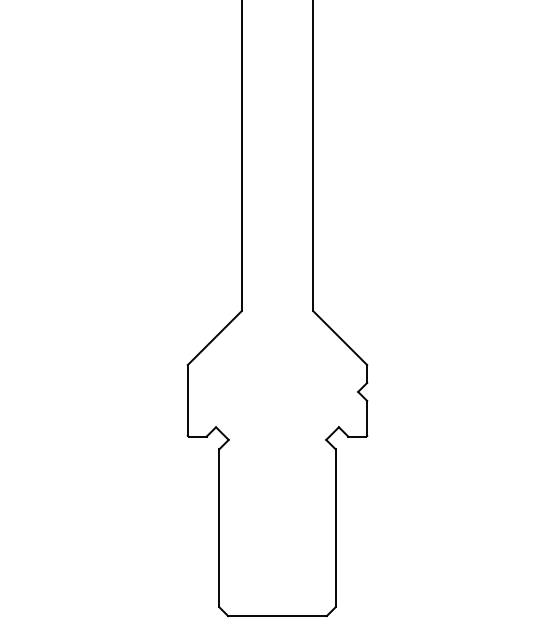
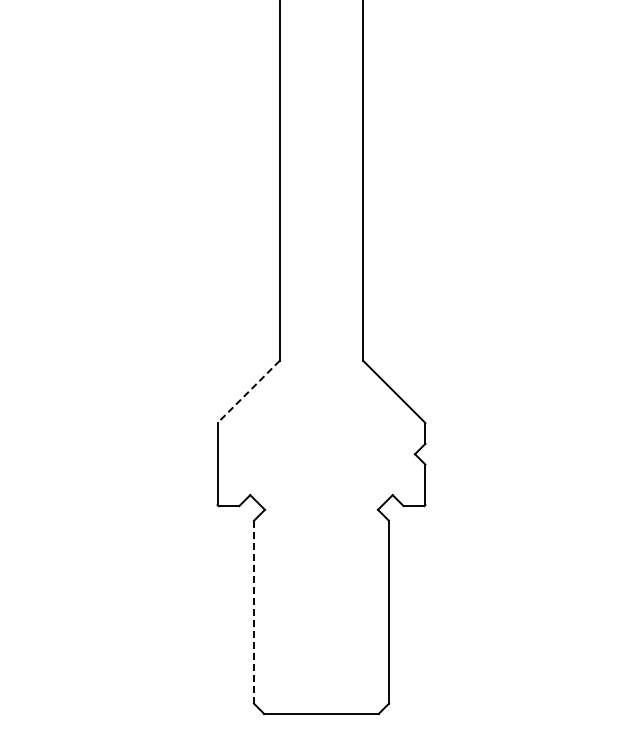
line: (214, 338) -> (248, 392), solid -> dashed
line: (218, 527) -> (253, 611), solid -> dashed

